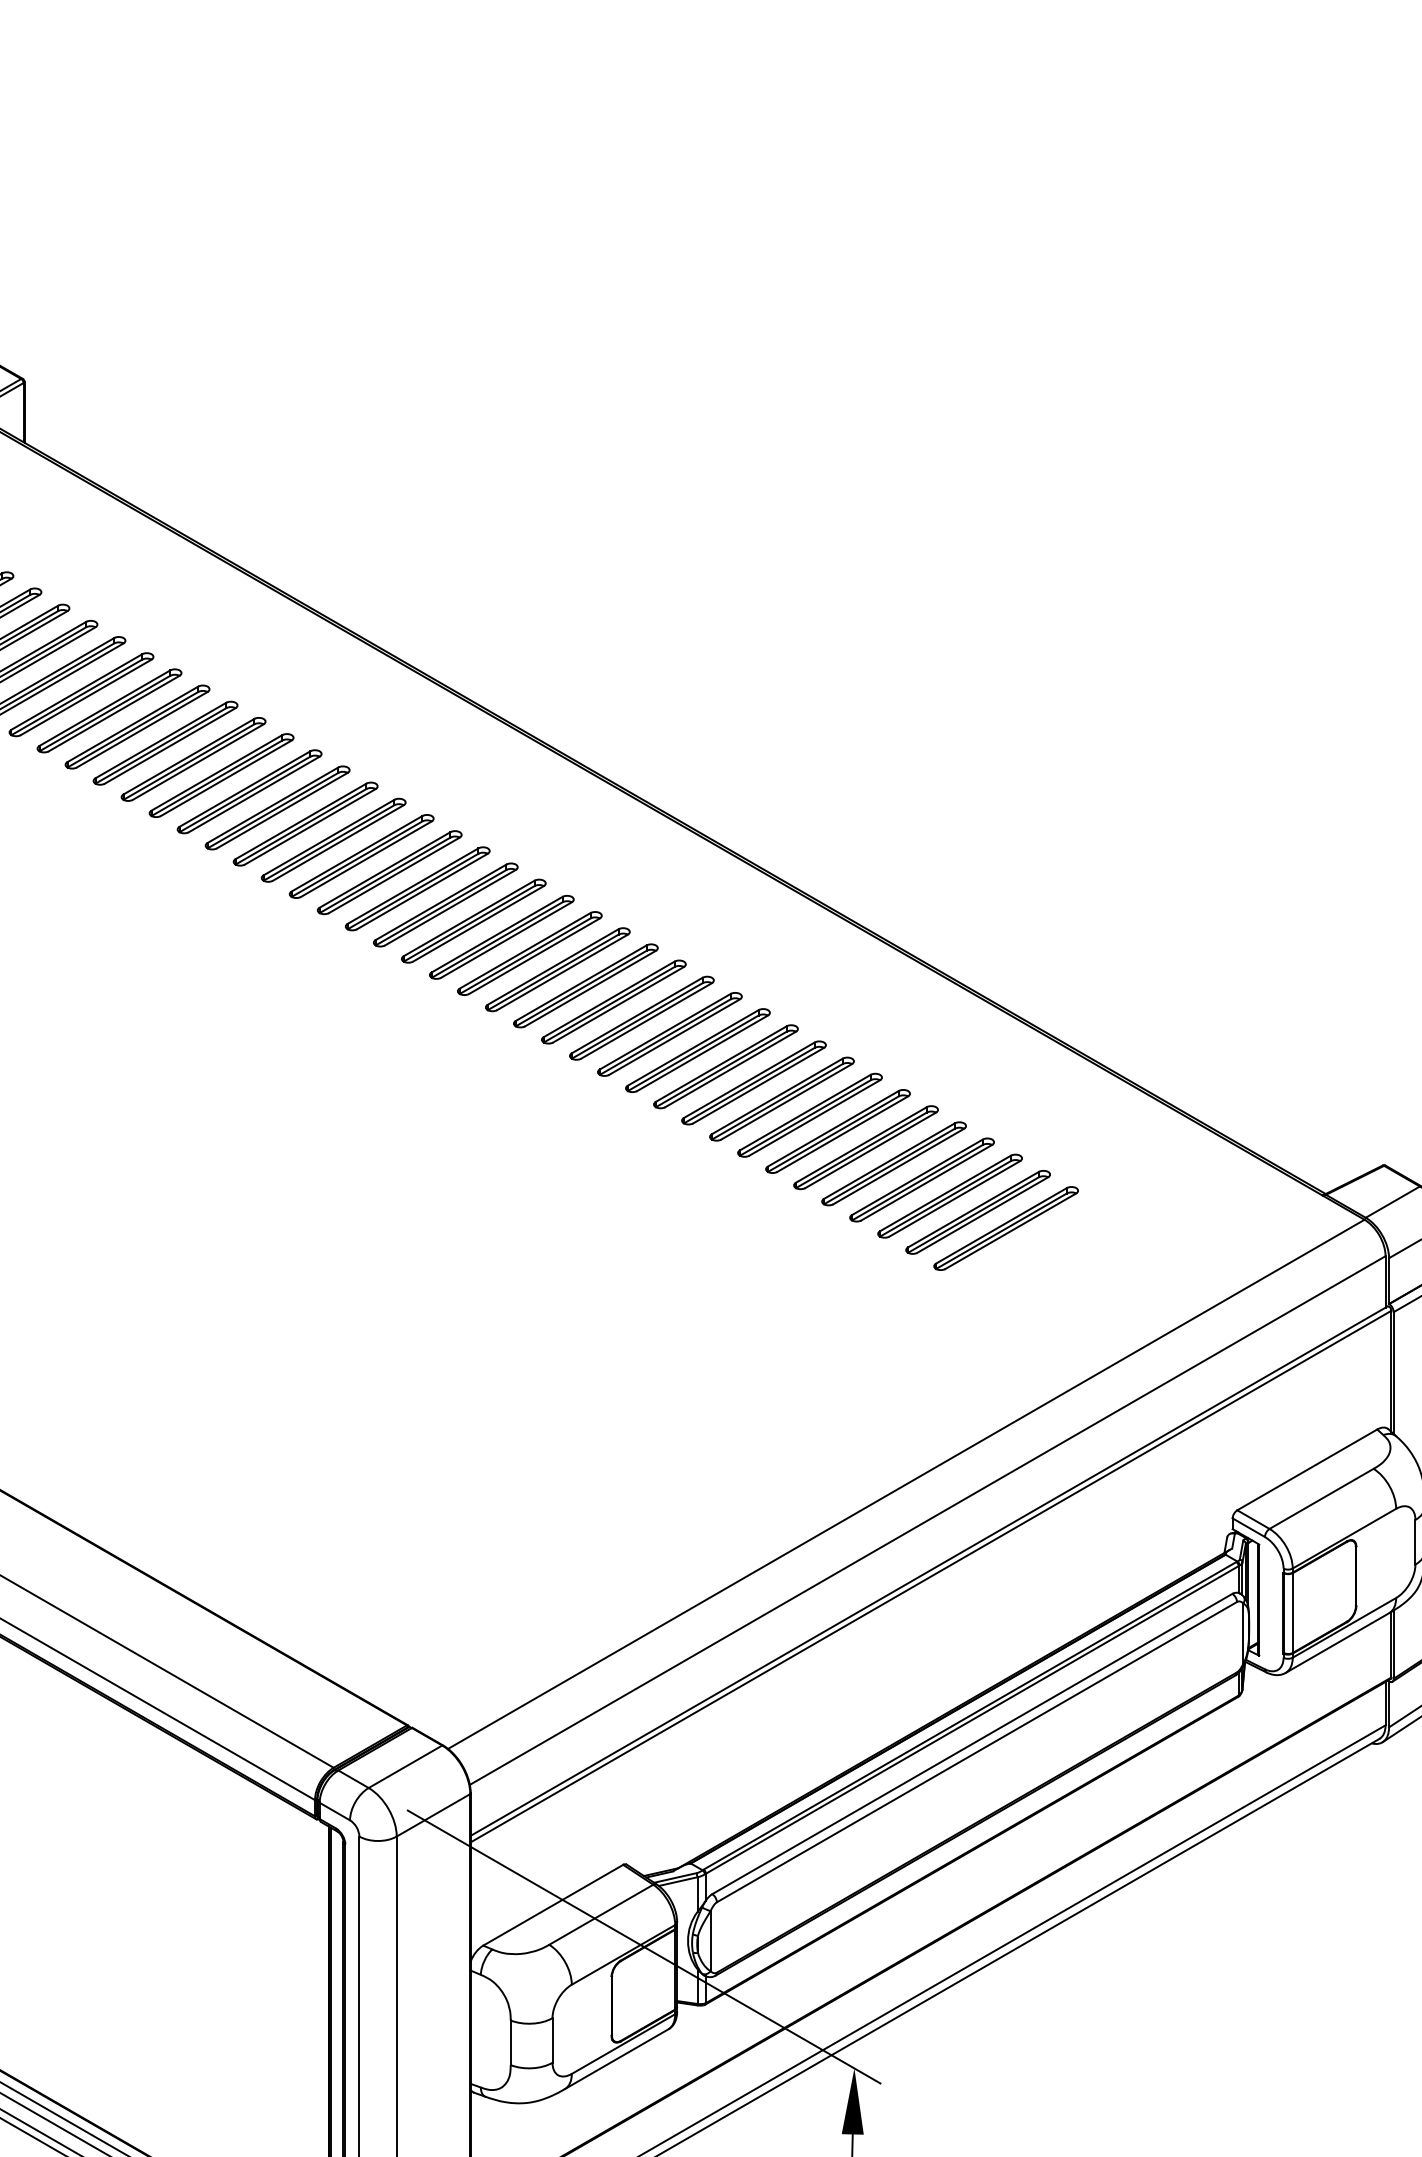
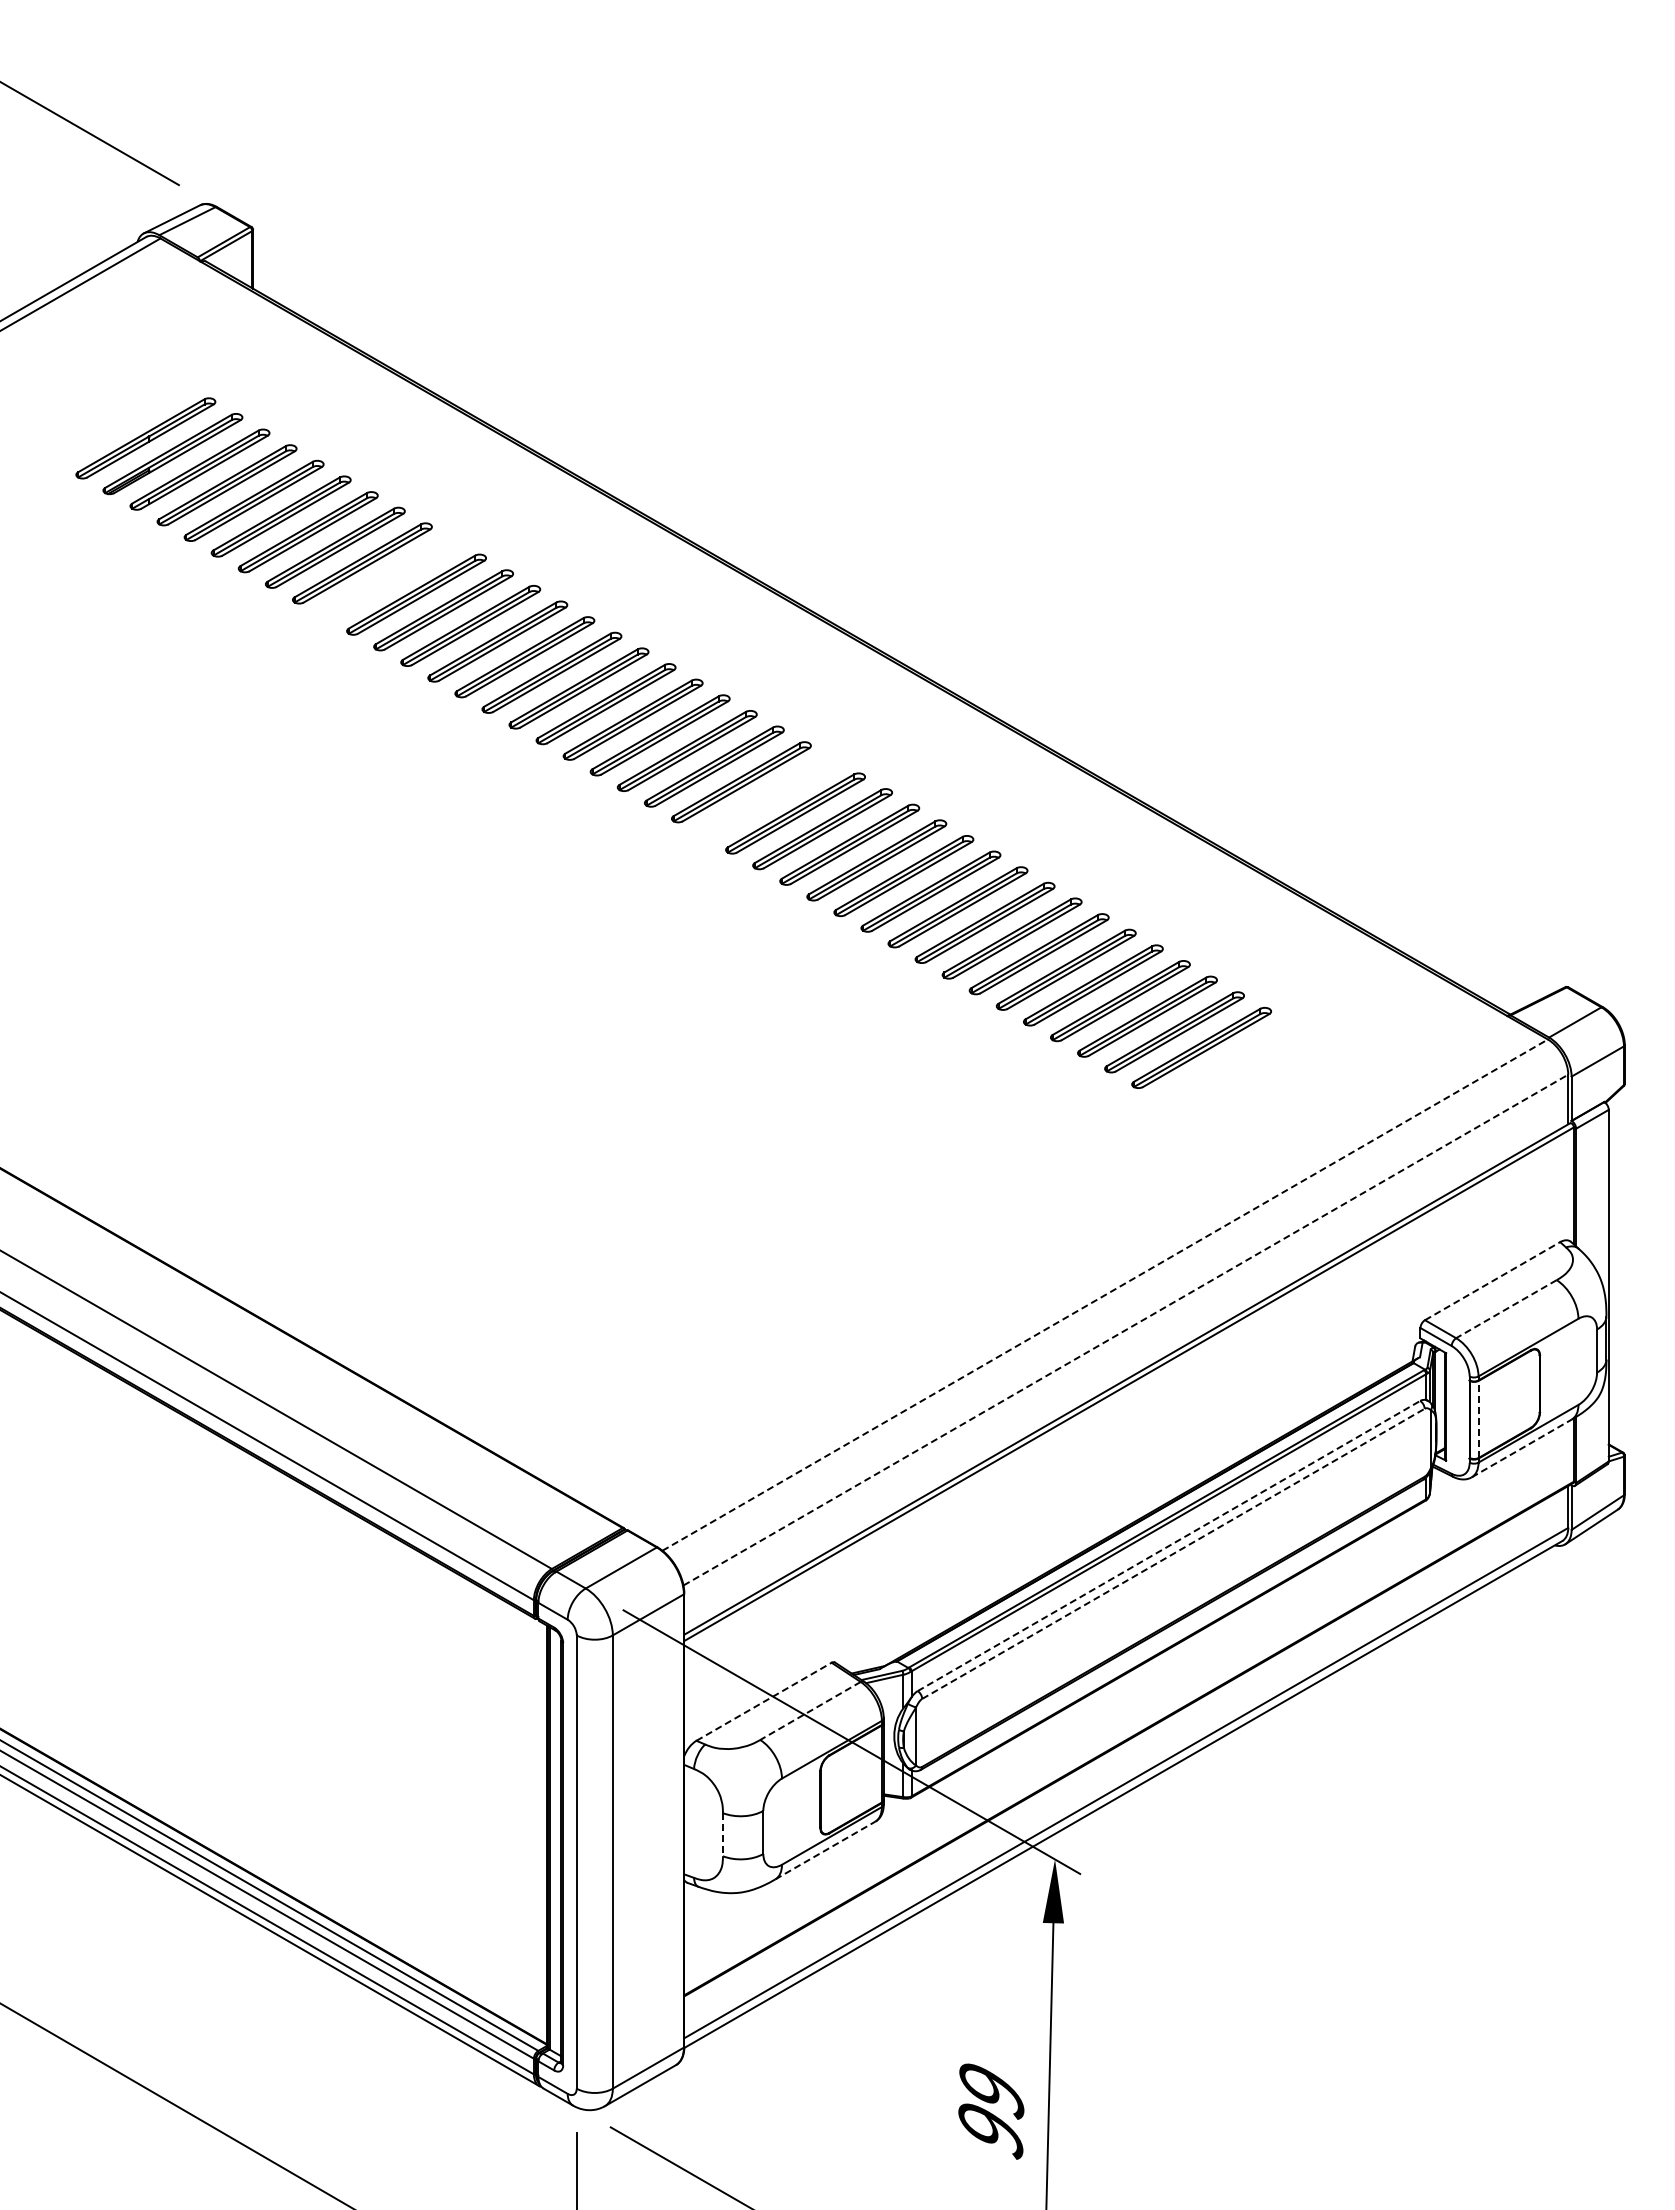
part: (165, 743) -> (389, 579), removed
part: (557, 969) -> (768, 797), removed
line: (1308, 1469) -> (1493, 1280), solid -> dashed
line: (906, 1483) -> (1105, 1294), solid -> dashed
line: (1320, 1499) -> (1505, 1309), solid -> dashed
line: (927, 1520) -> (1125, 1330), solid -> dashed
line: (1292, 1613) -> (1478, 1419), solid -> dashed
line: (1337, 1643) -> (1521, 1448), solid -> dashed
line: (972, 1743) -> (1169, 1545), solid -> dashed
line: (977, 1751) -> (1173, 1553), solid -> dashed
line: (553, 1904) -> (764, 1701), solid -> dashed
line: (601, 1915) -> (810, 1711), solid -> dashed
line: (510, 2042) -> (722, 1834), solid -> dashed
line: (616, 2059) -> (825, 1850), solid -> dashed

